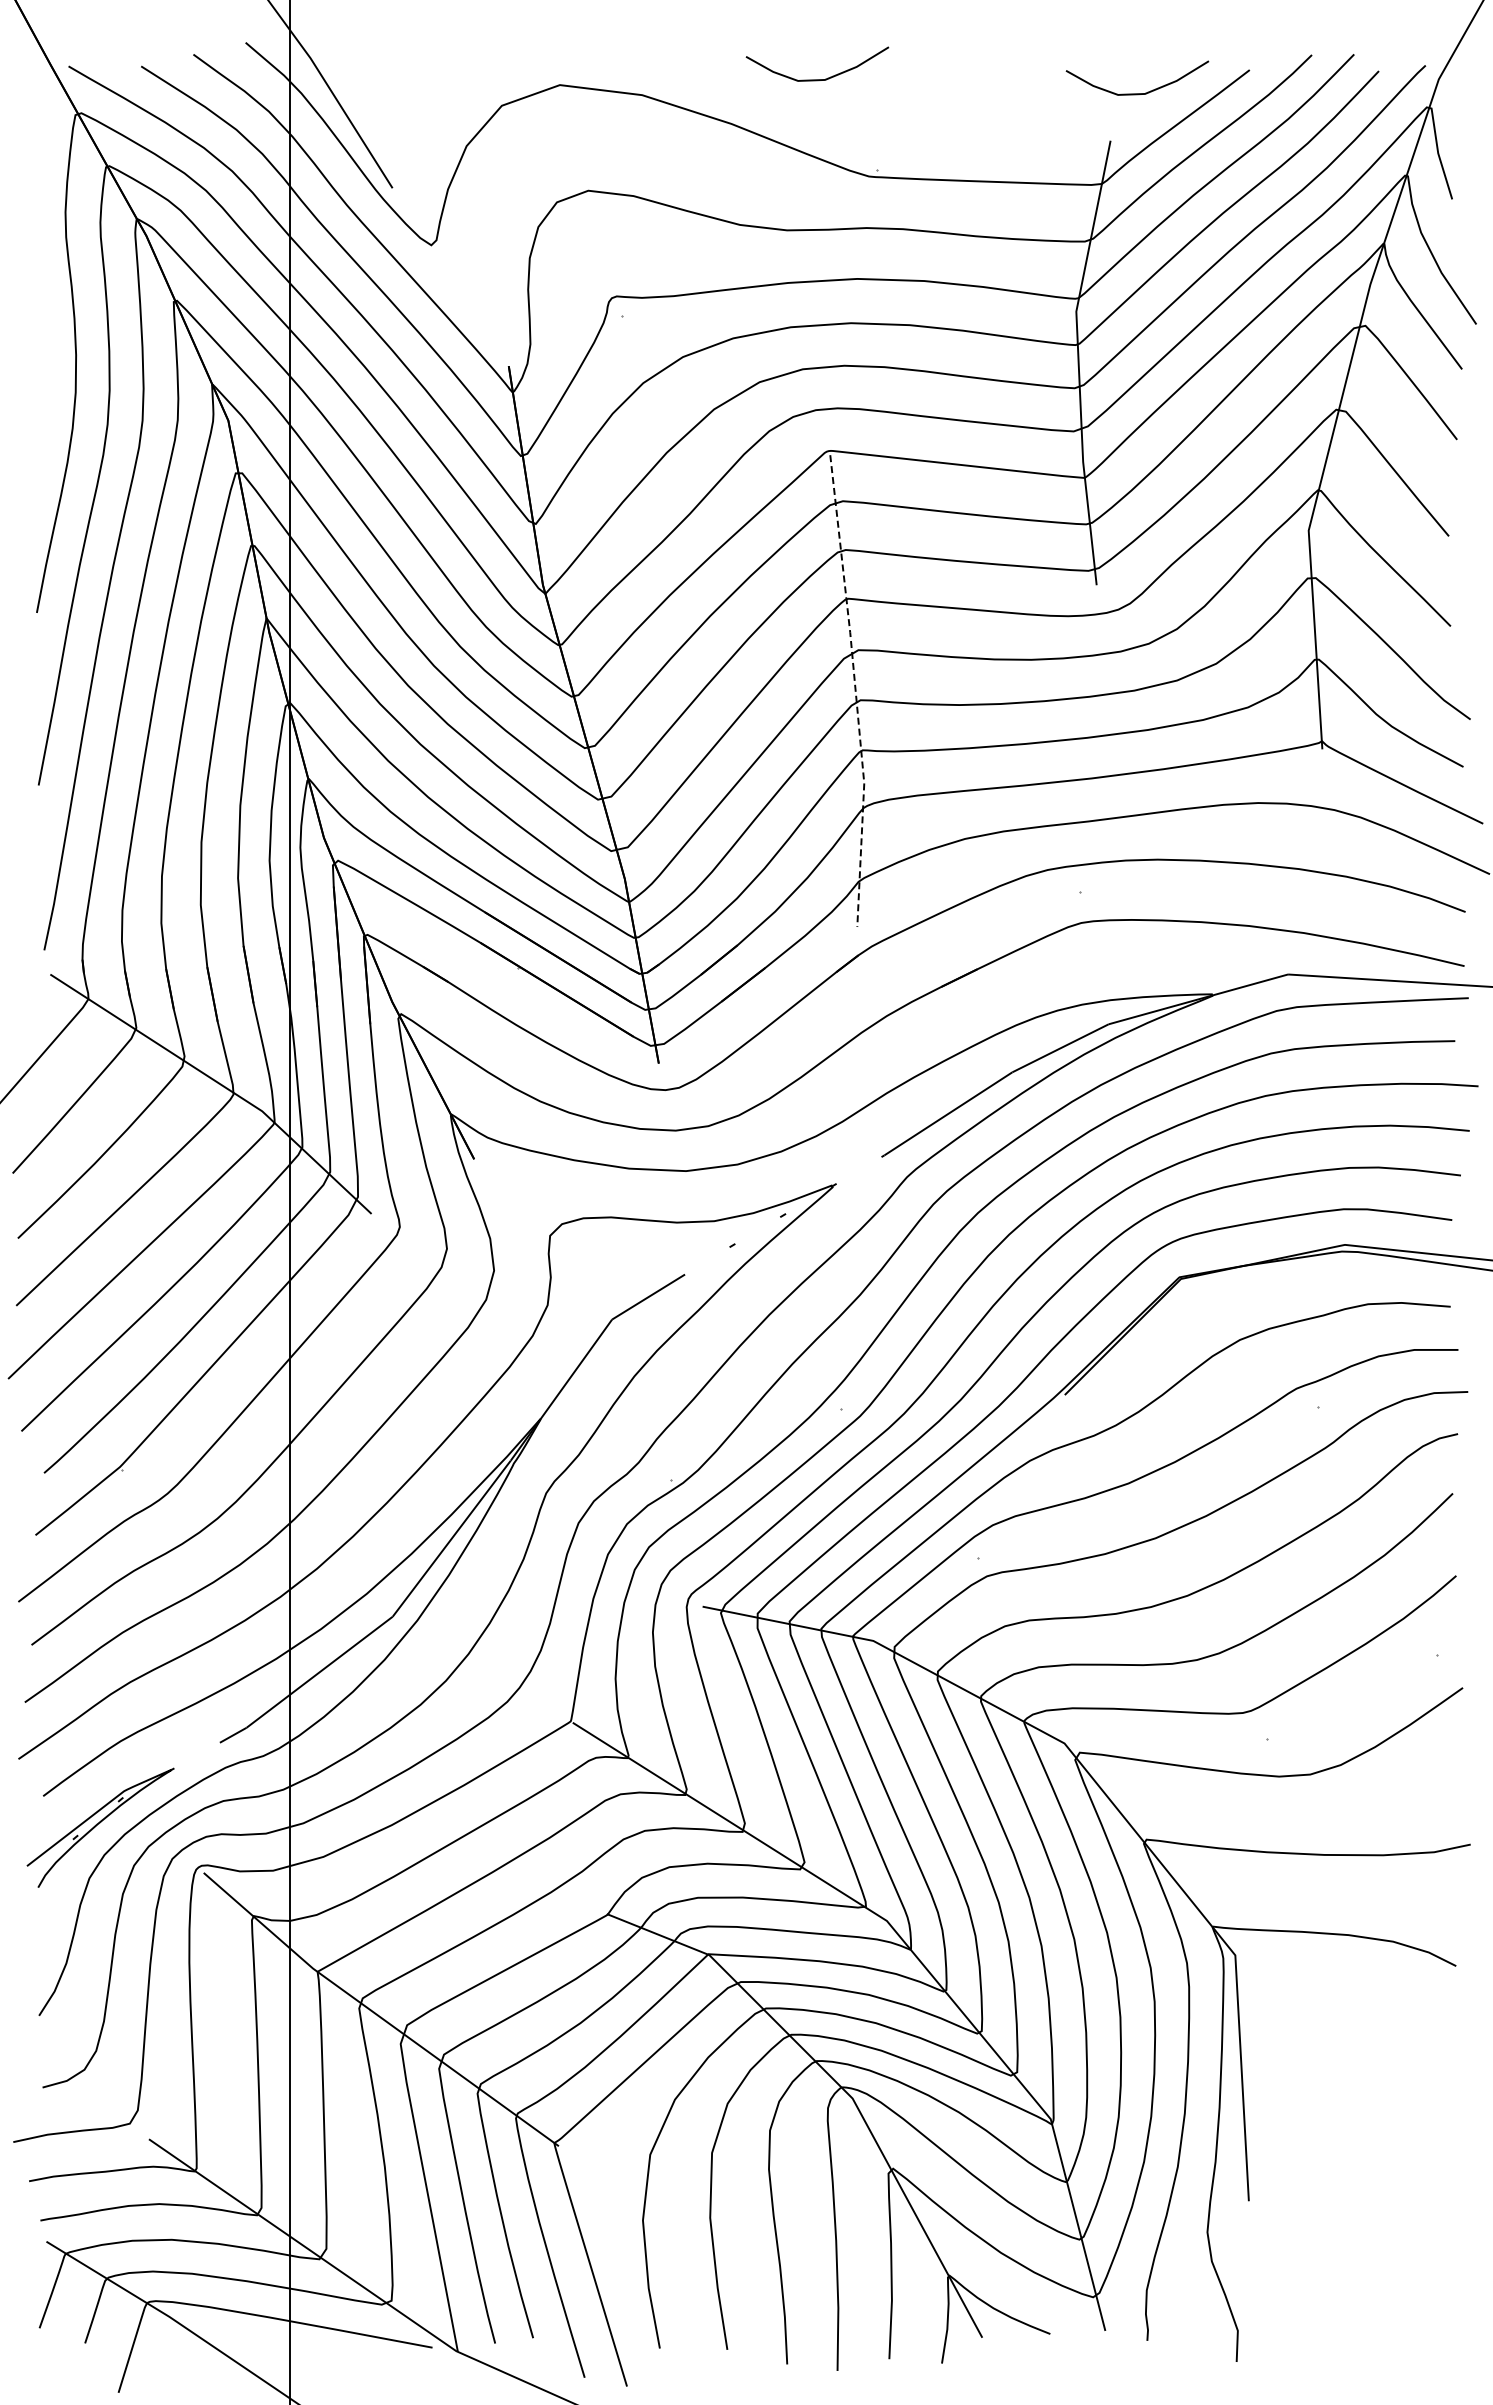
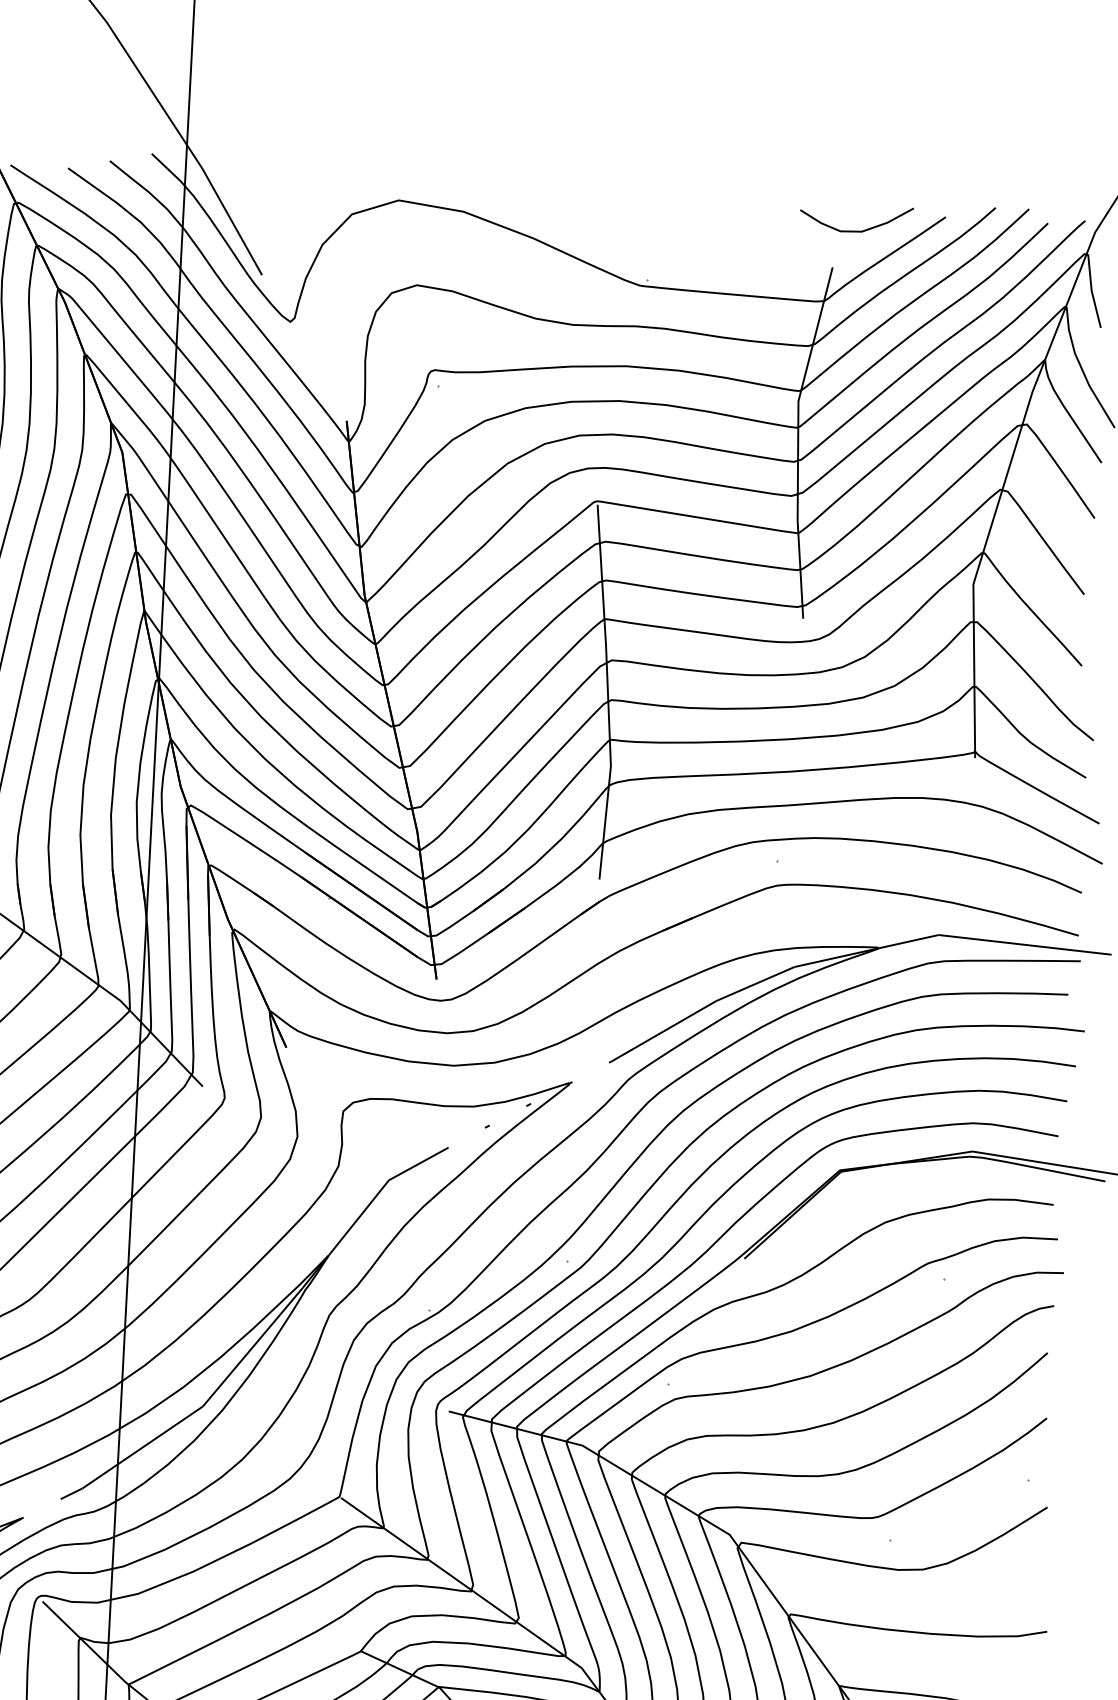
curve: (817, 79) -> (603, 206), removed
line: (855, 691) -> (607, 692), dashed -> solid

